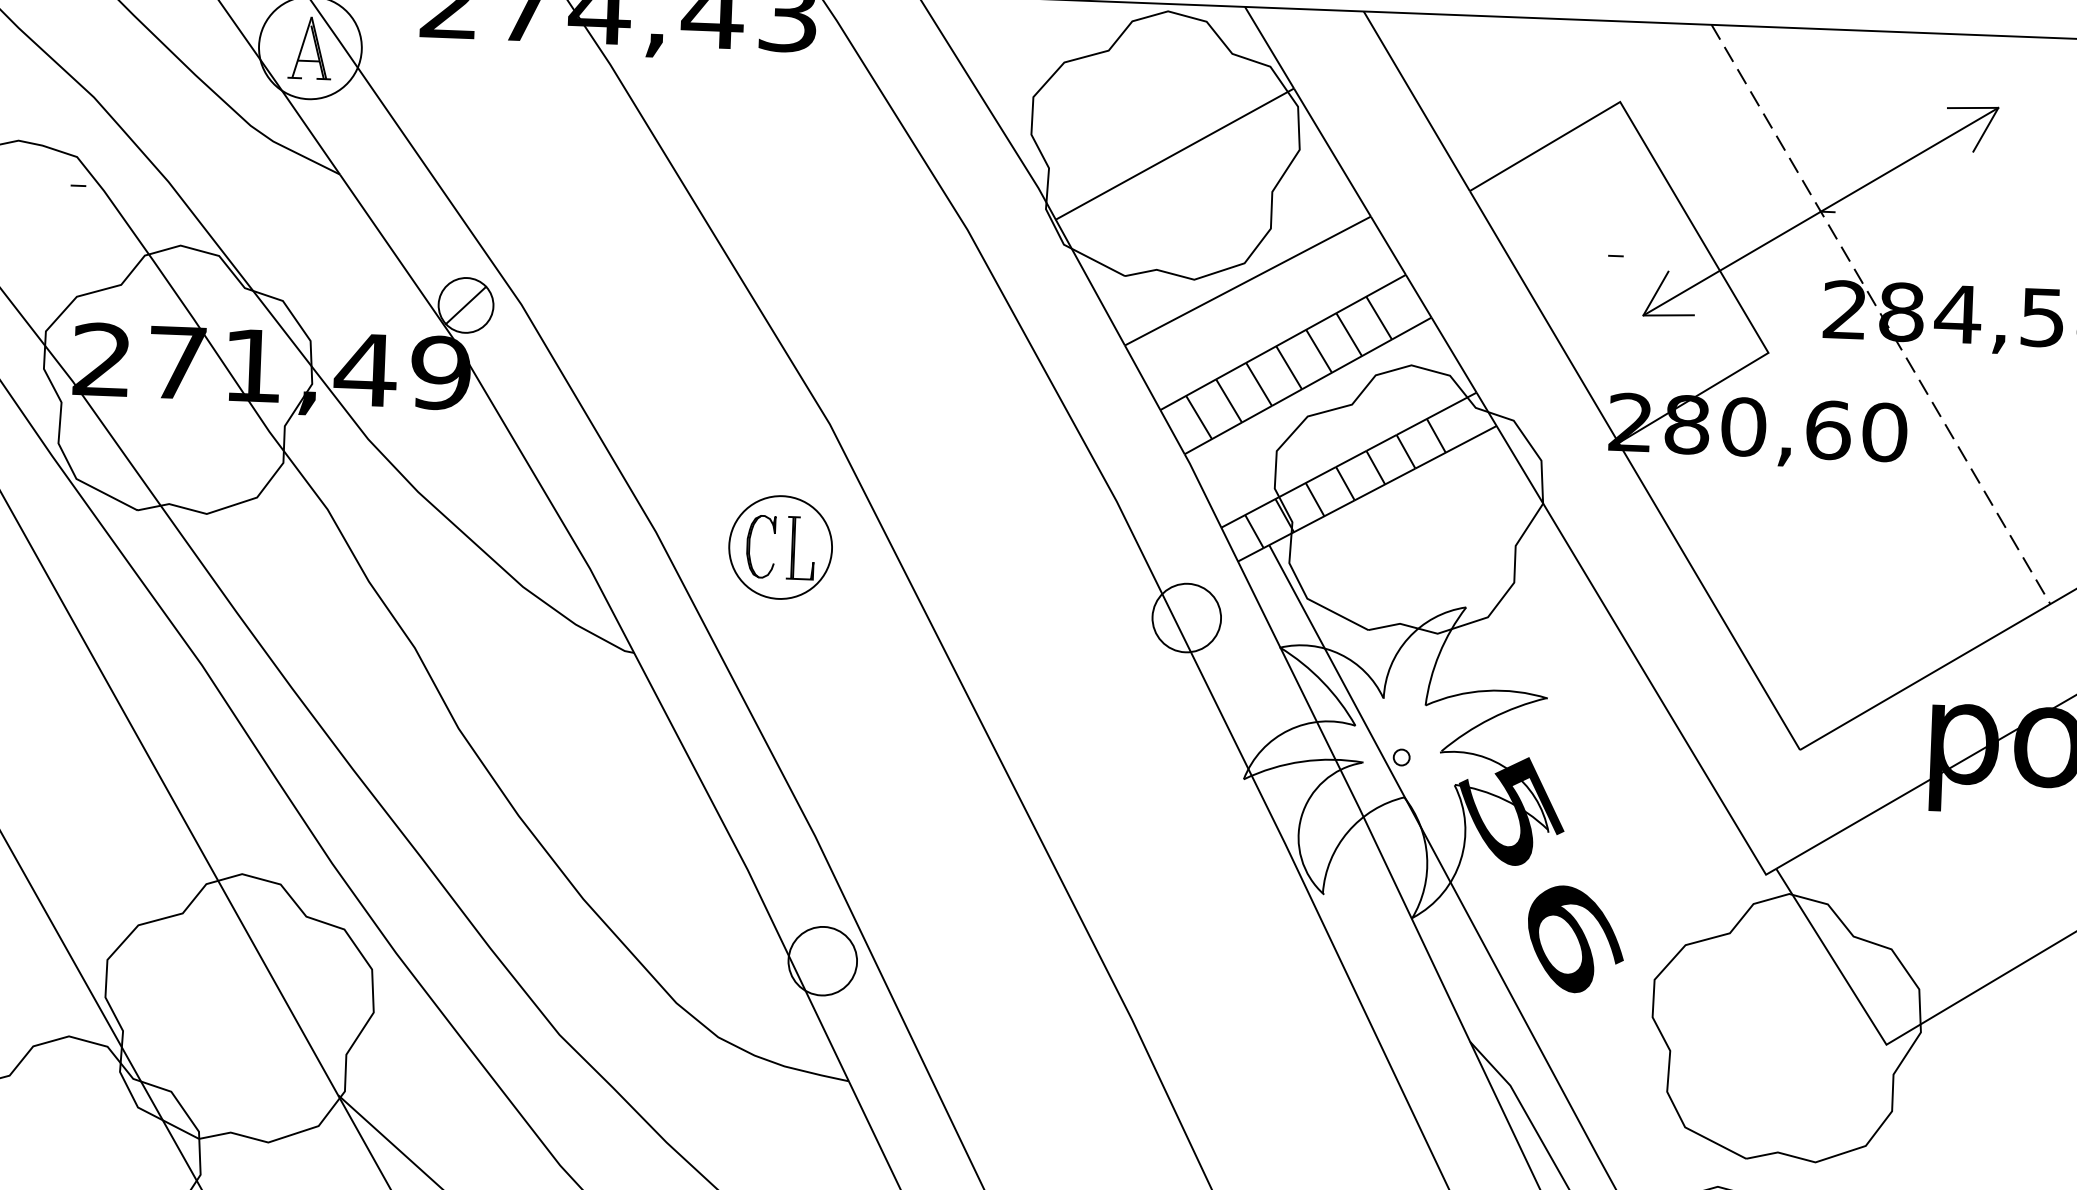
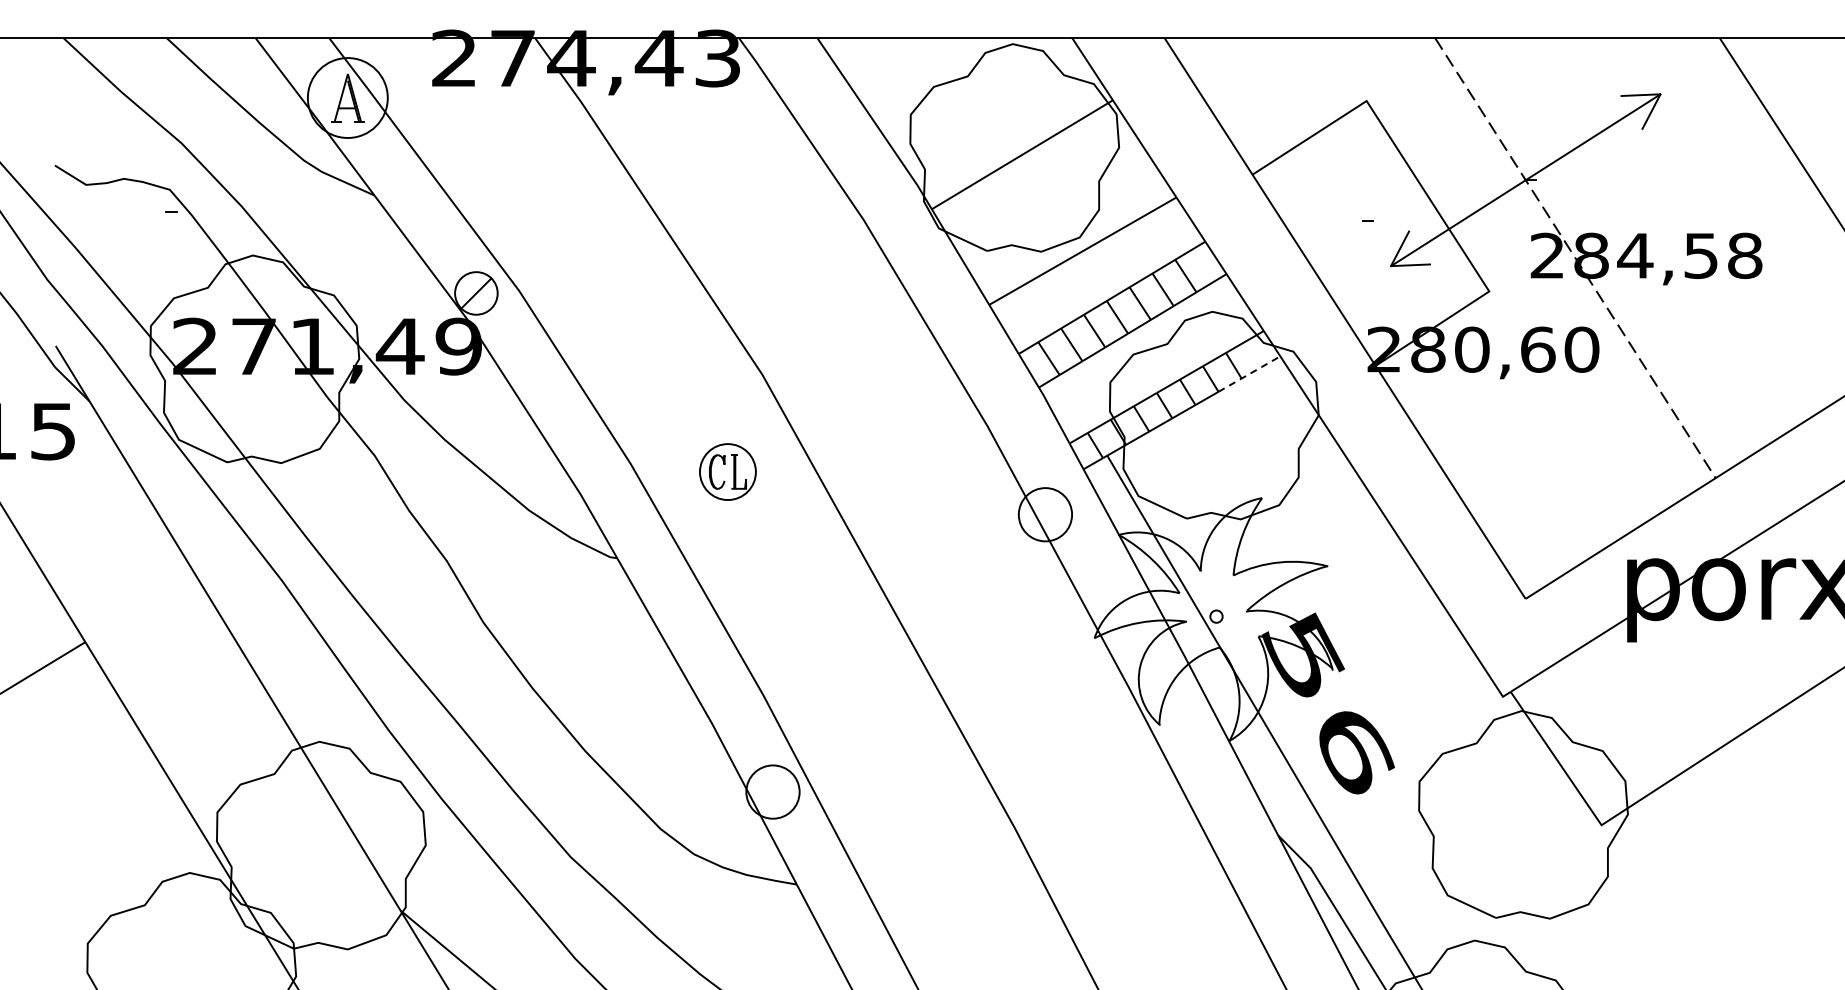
line: (1456, 447) -> (1249, 374), solid -> dashed
part: (780, 546) -> (727, 471), size x0.7

